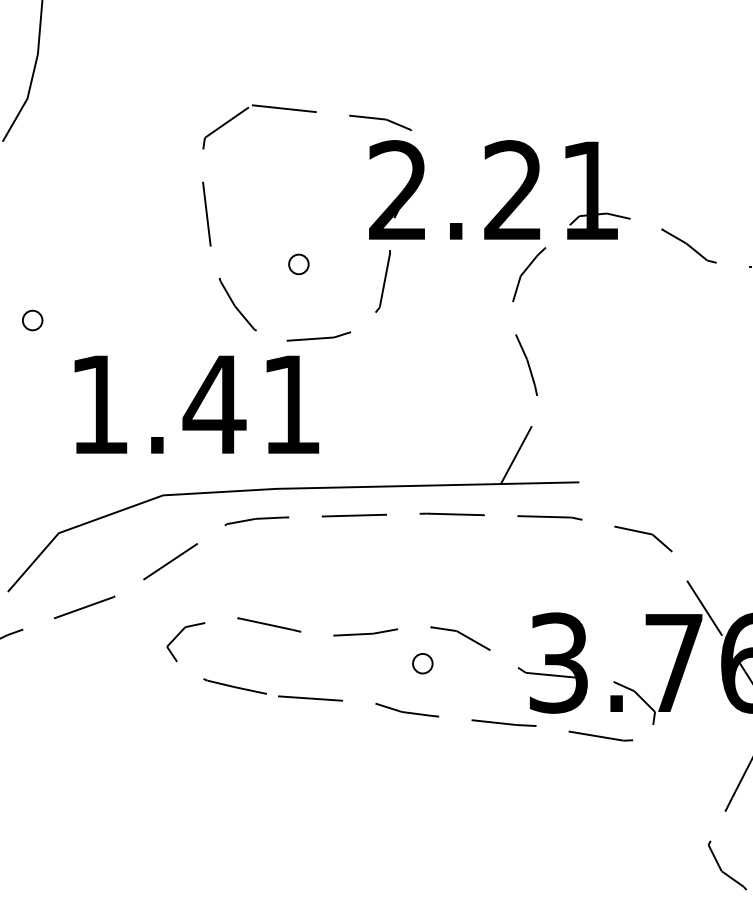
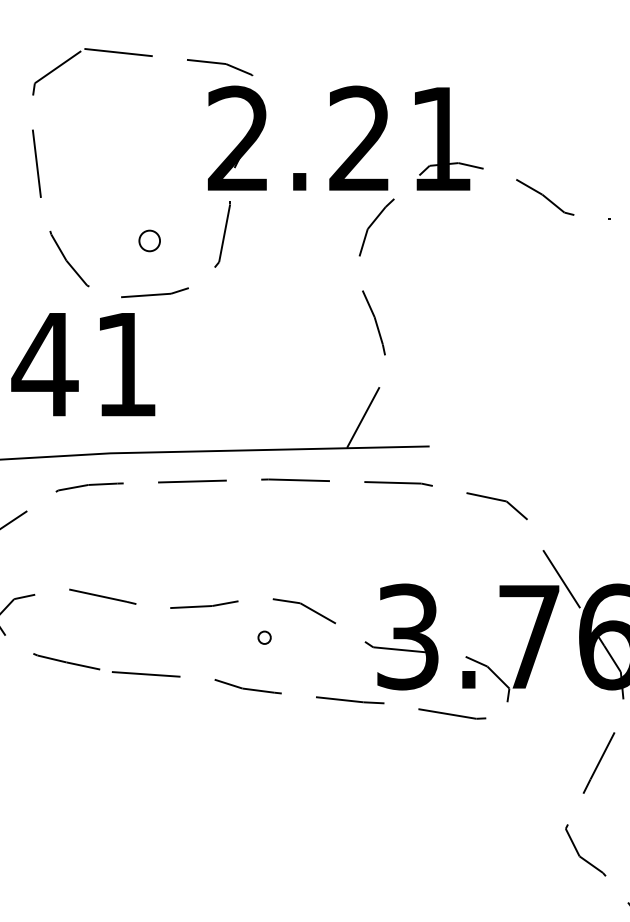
part: (298, 264) -> (149, 241), moved
part: (422, 663) -> (264, 637), size x0.6

